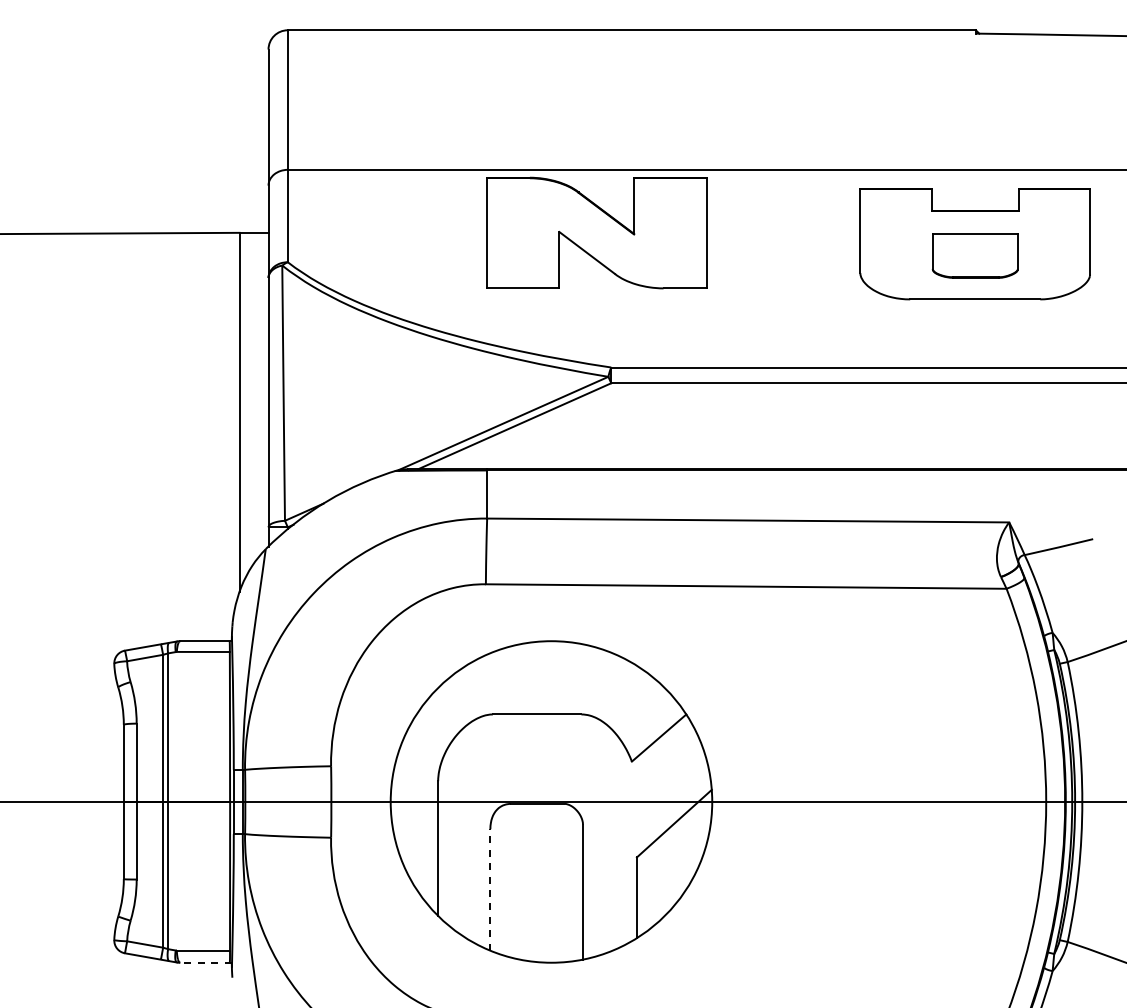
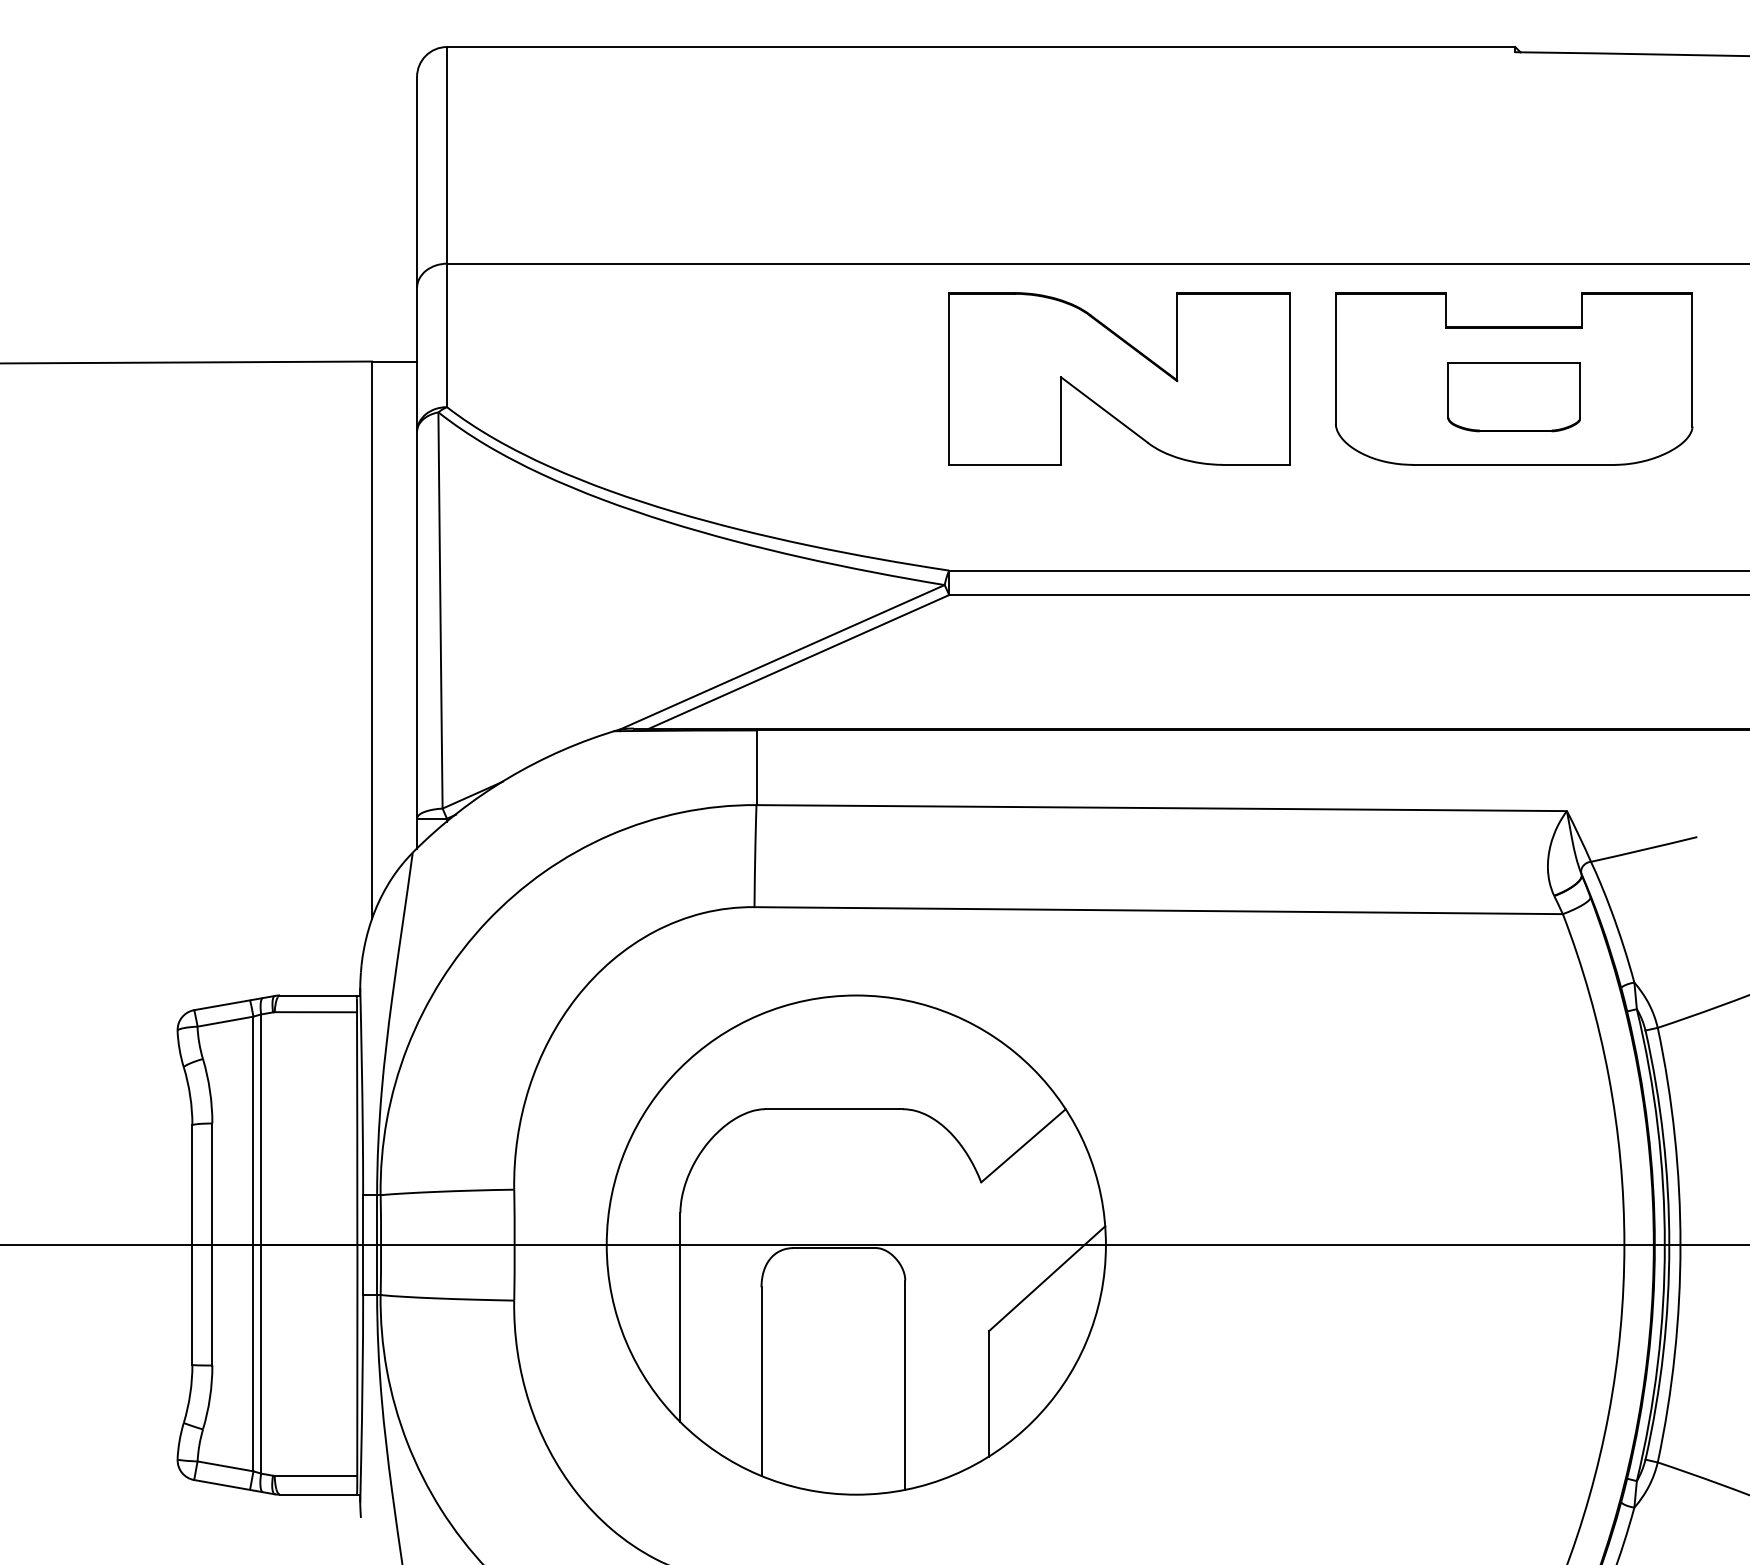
part: (596, 232) -> (1118, 378), moved
line: (490, 889) -> (761, 1380), dashed -> solid
line: (205, 962) -> (319, 1494), dashed -> solid

